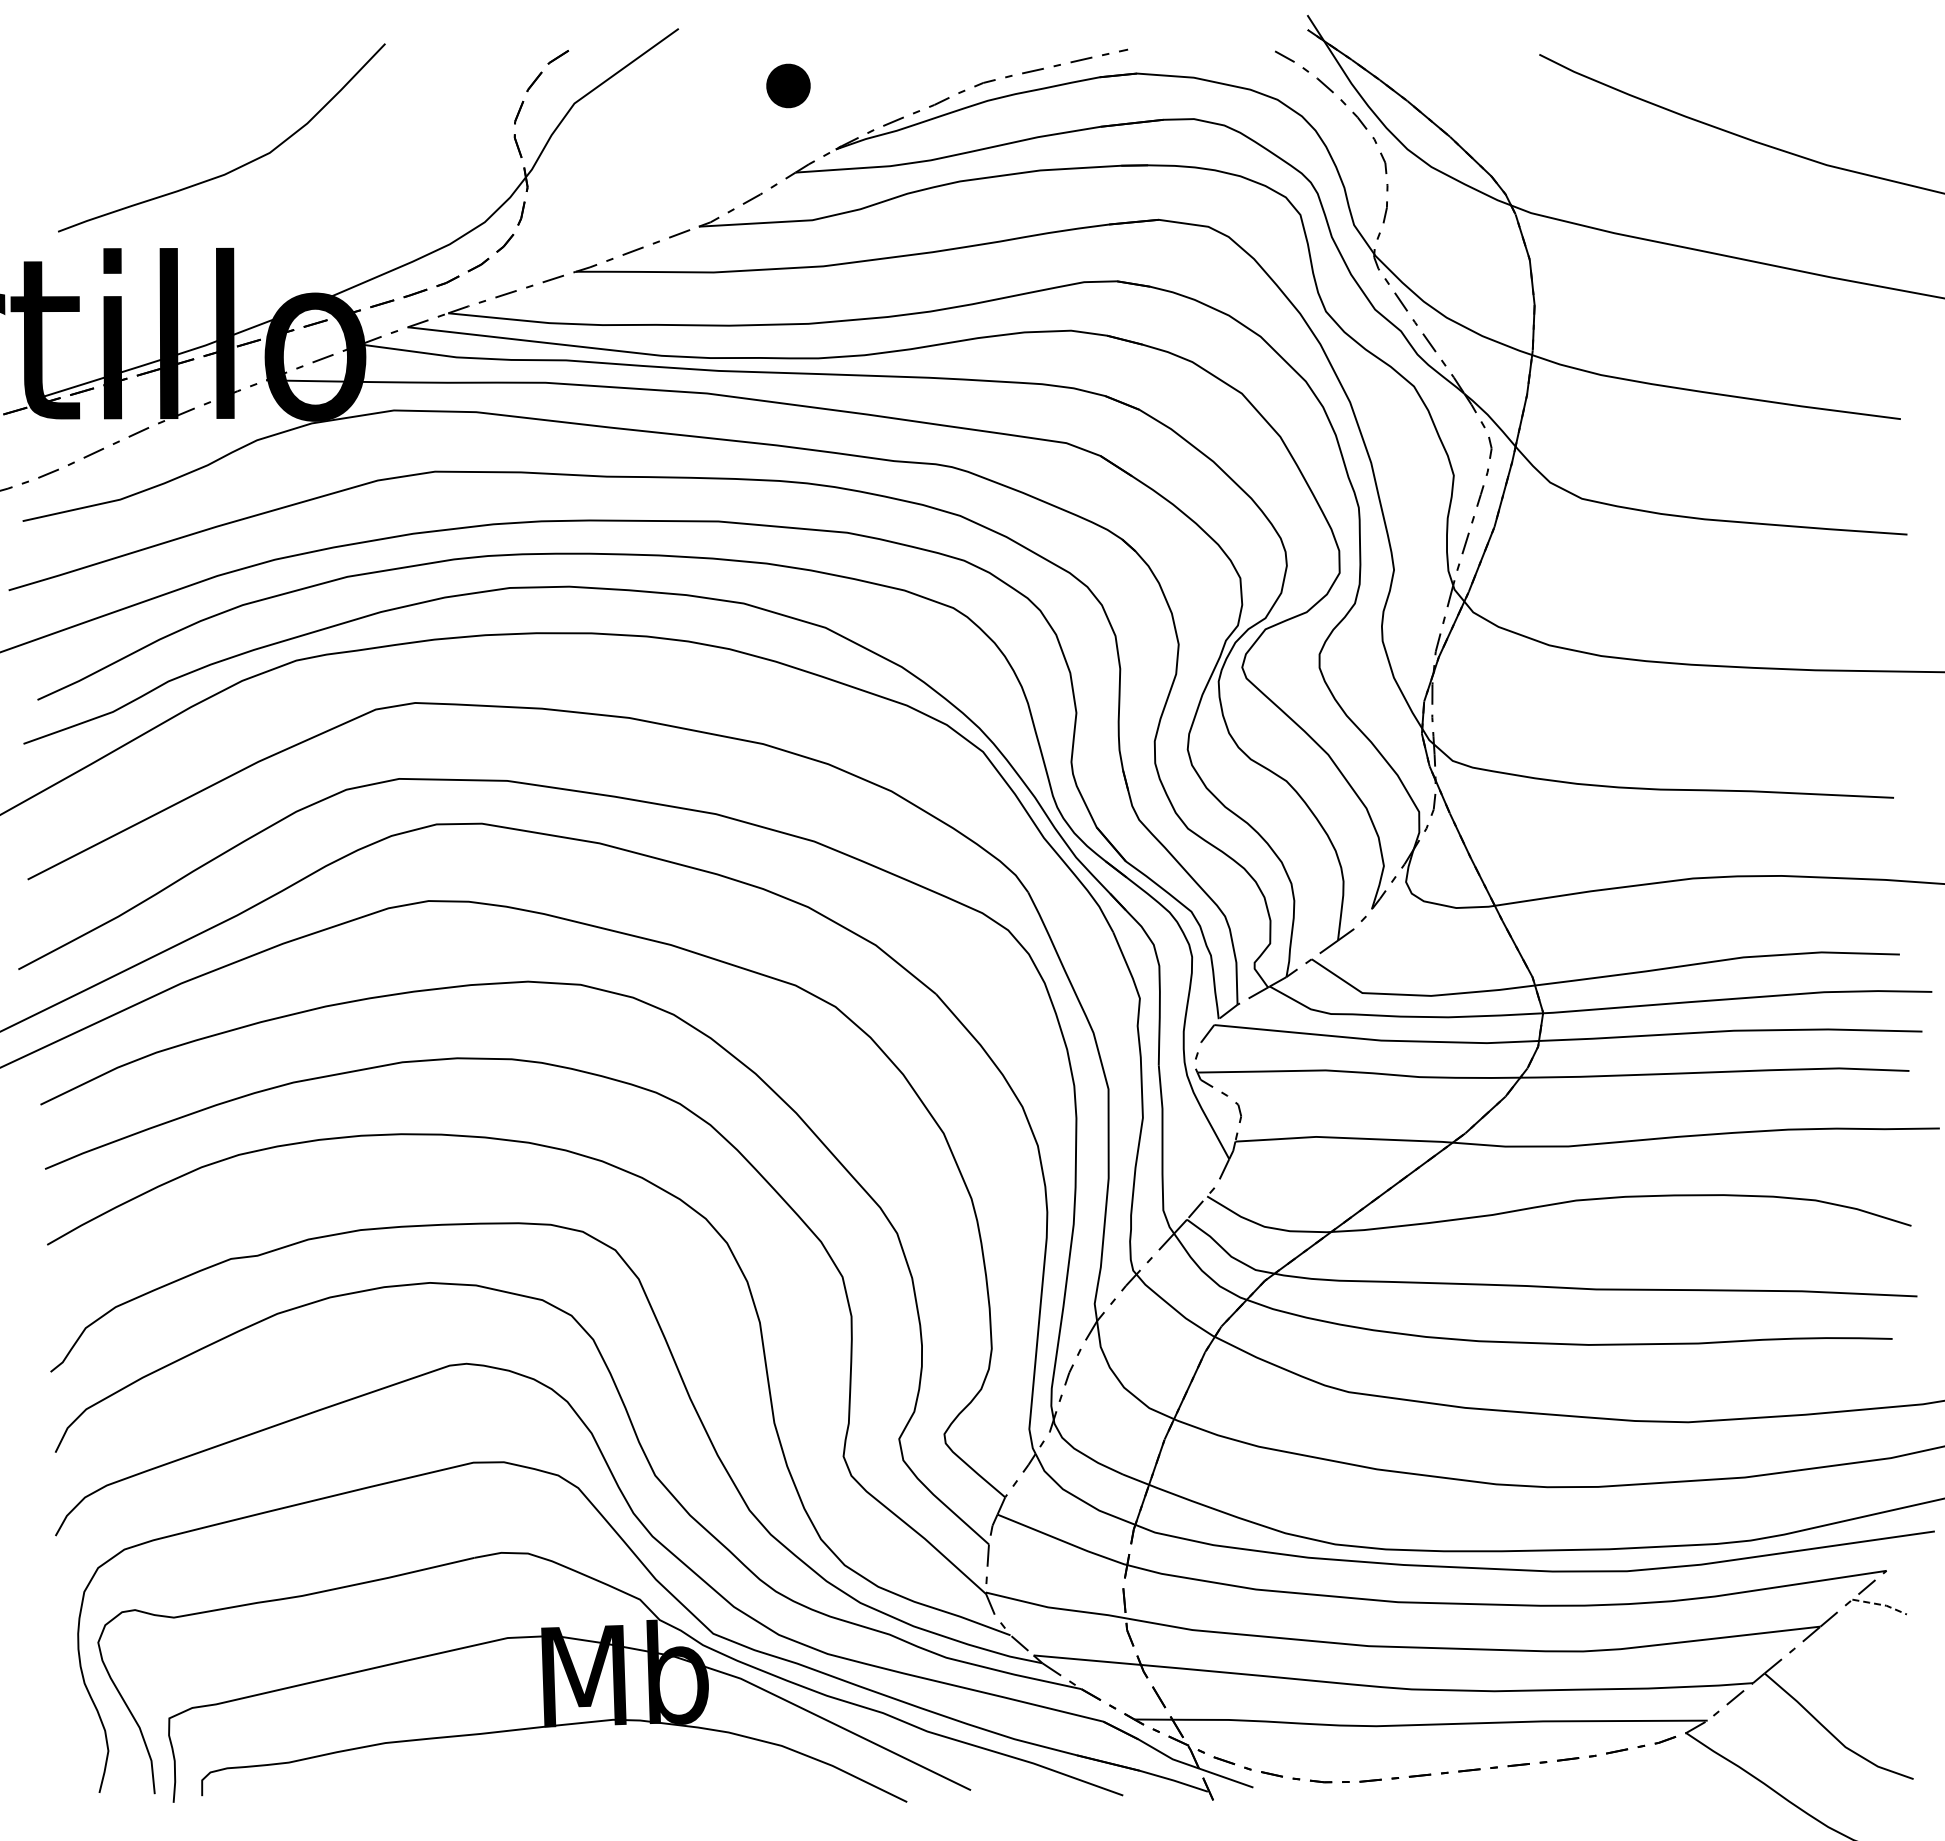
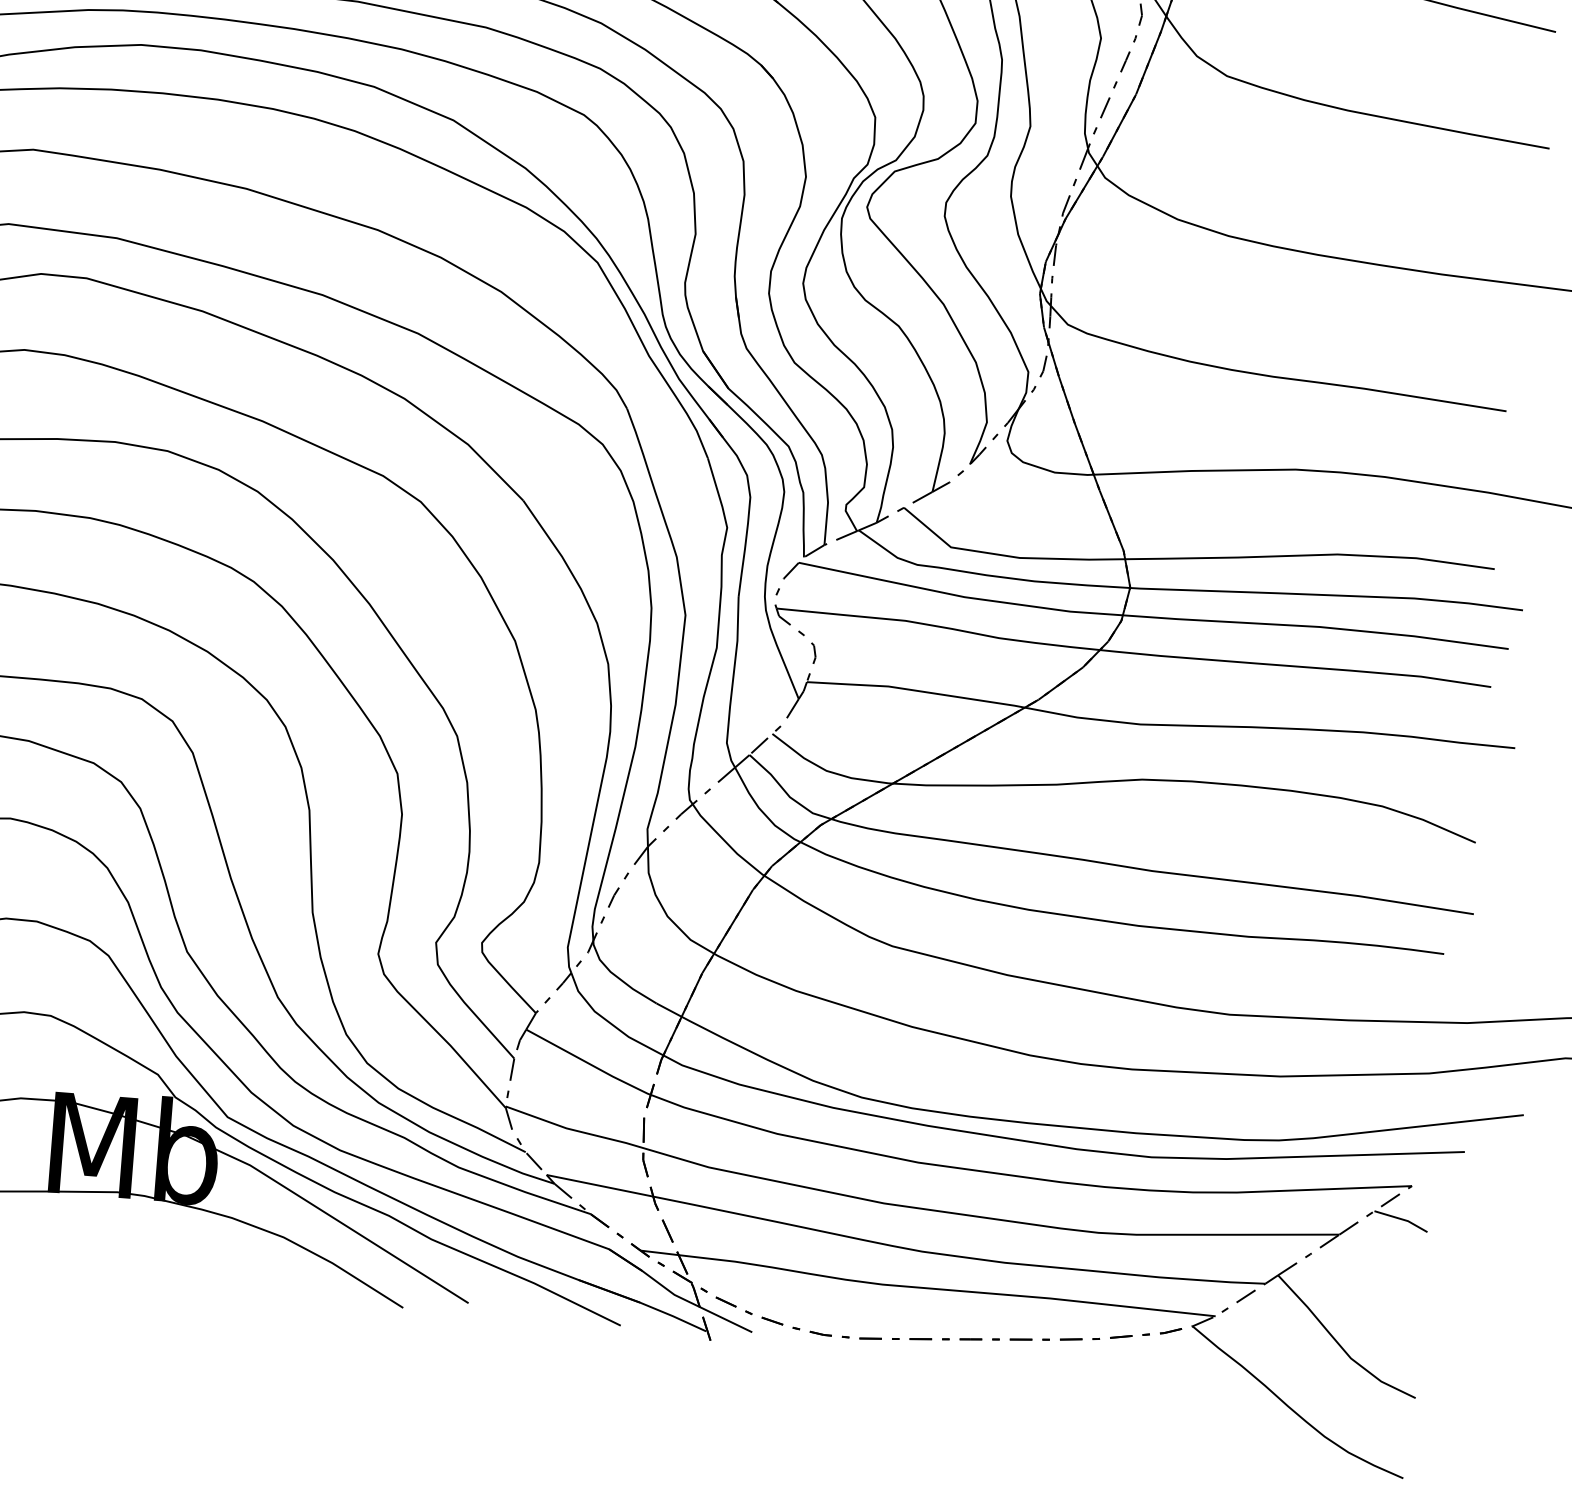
line: (1880, 1604) -> (1402, 1219), dashed -> solid

